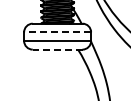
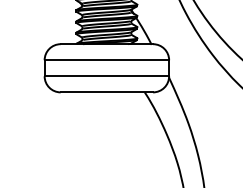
line: (57, 32) -> (106, 60), dashed -> solid
line: (57, 49) -> (106, 92), dashed -> solid

